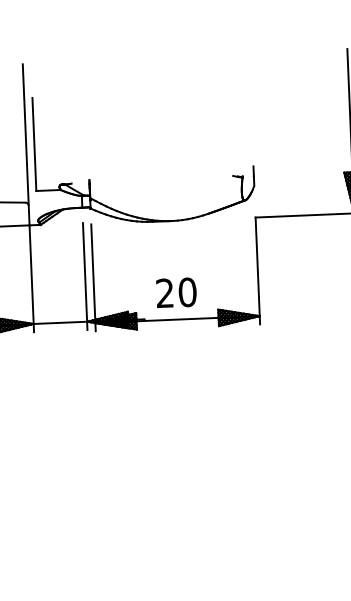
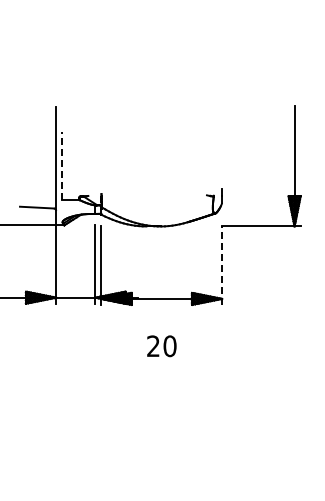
line: (34, 143) -> (62, 165), solid -> dashed
line: (258, 270) -> (222, 265), solid -> dashed
text: (176, 293) -> (161, 346), moved

